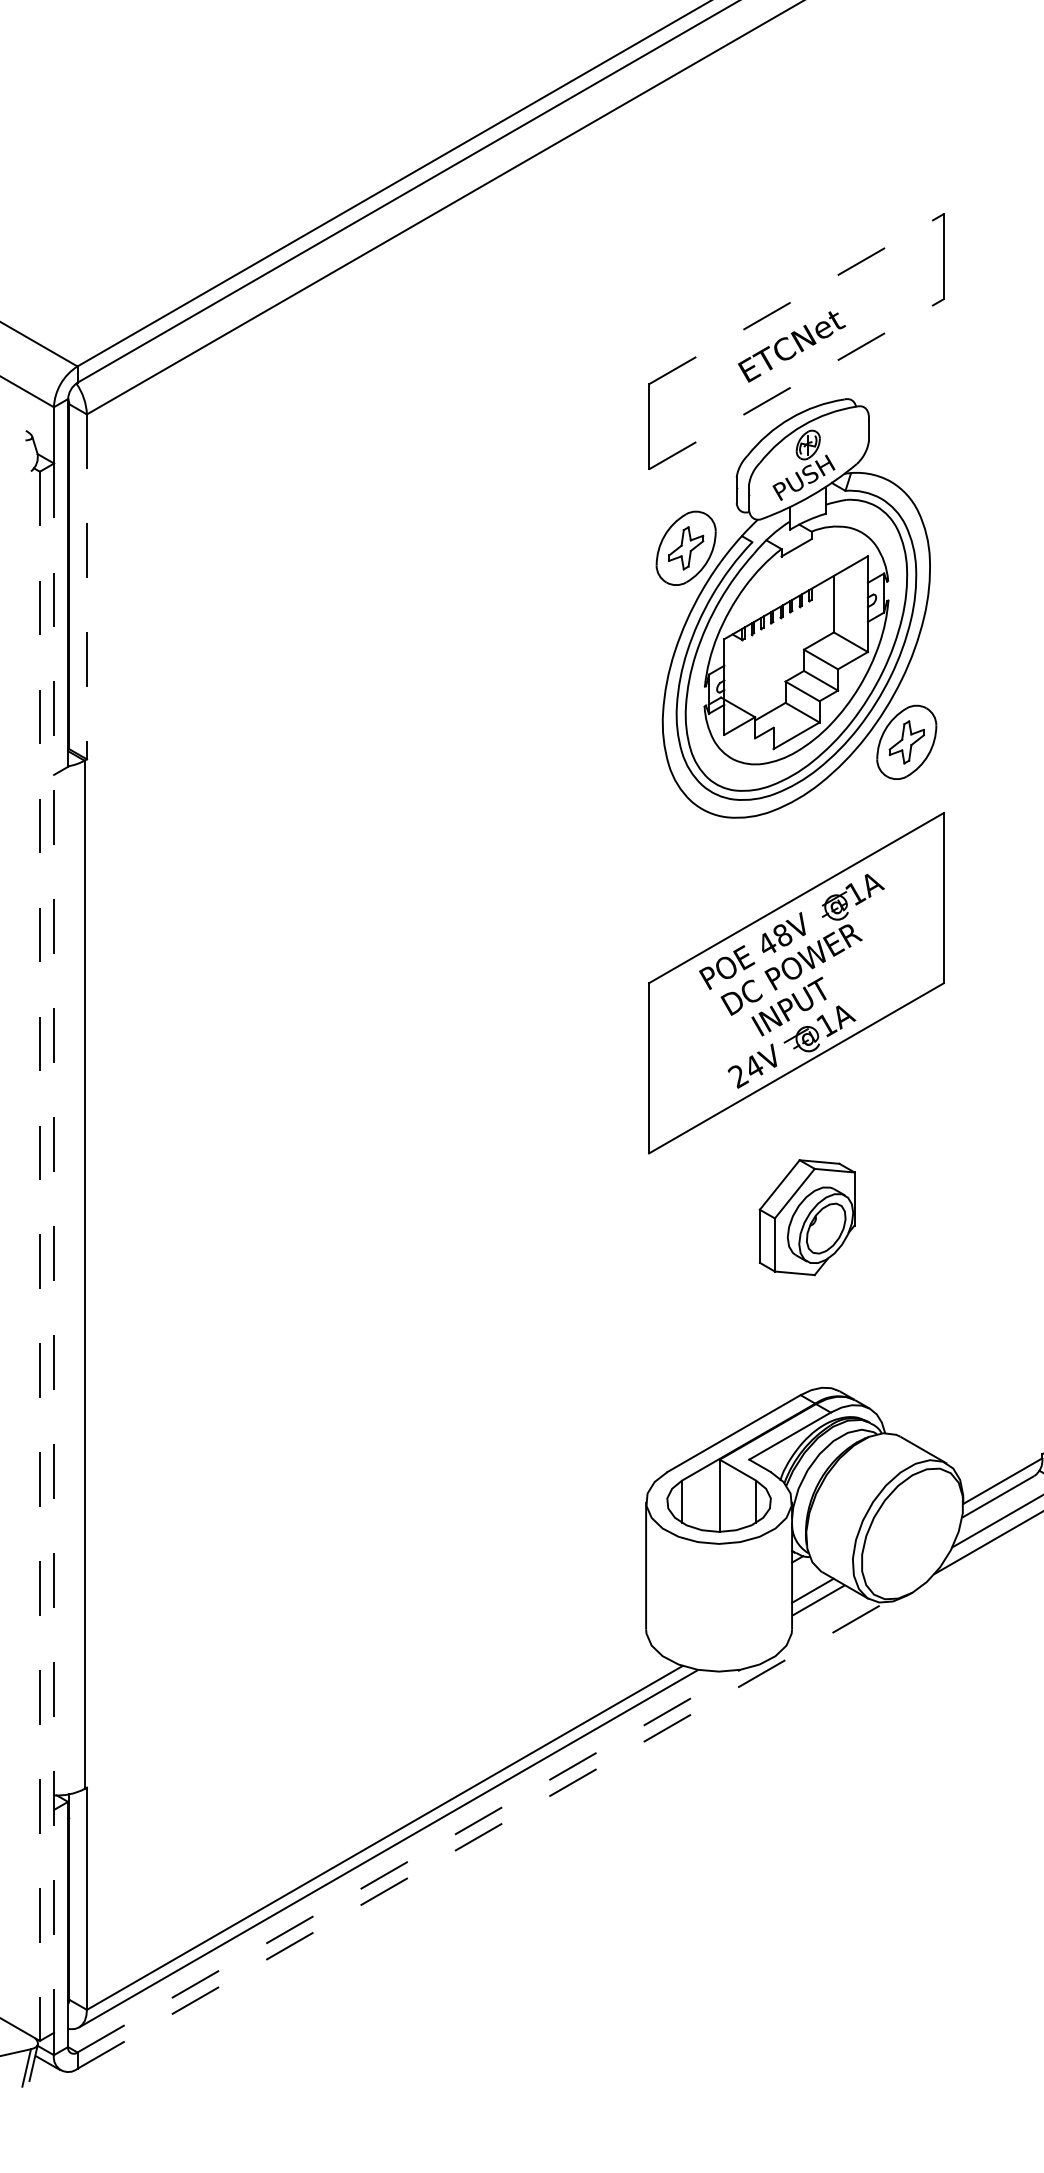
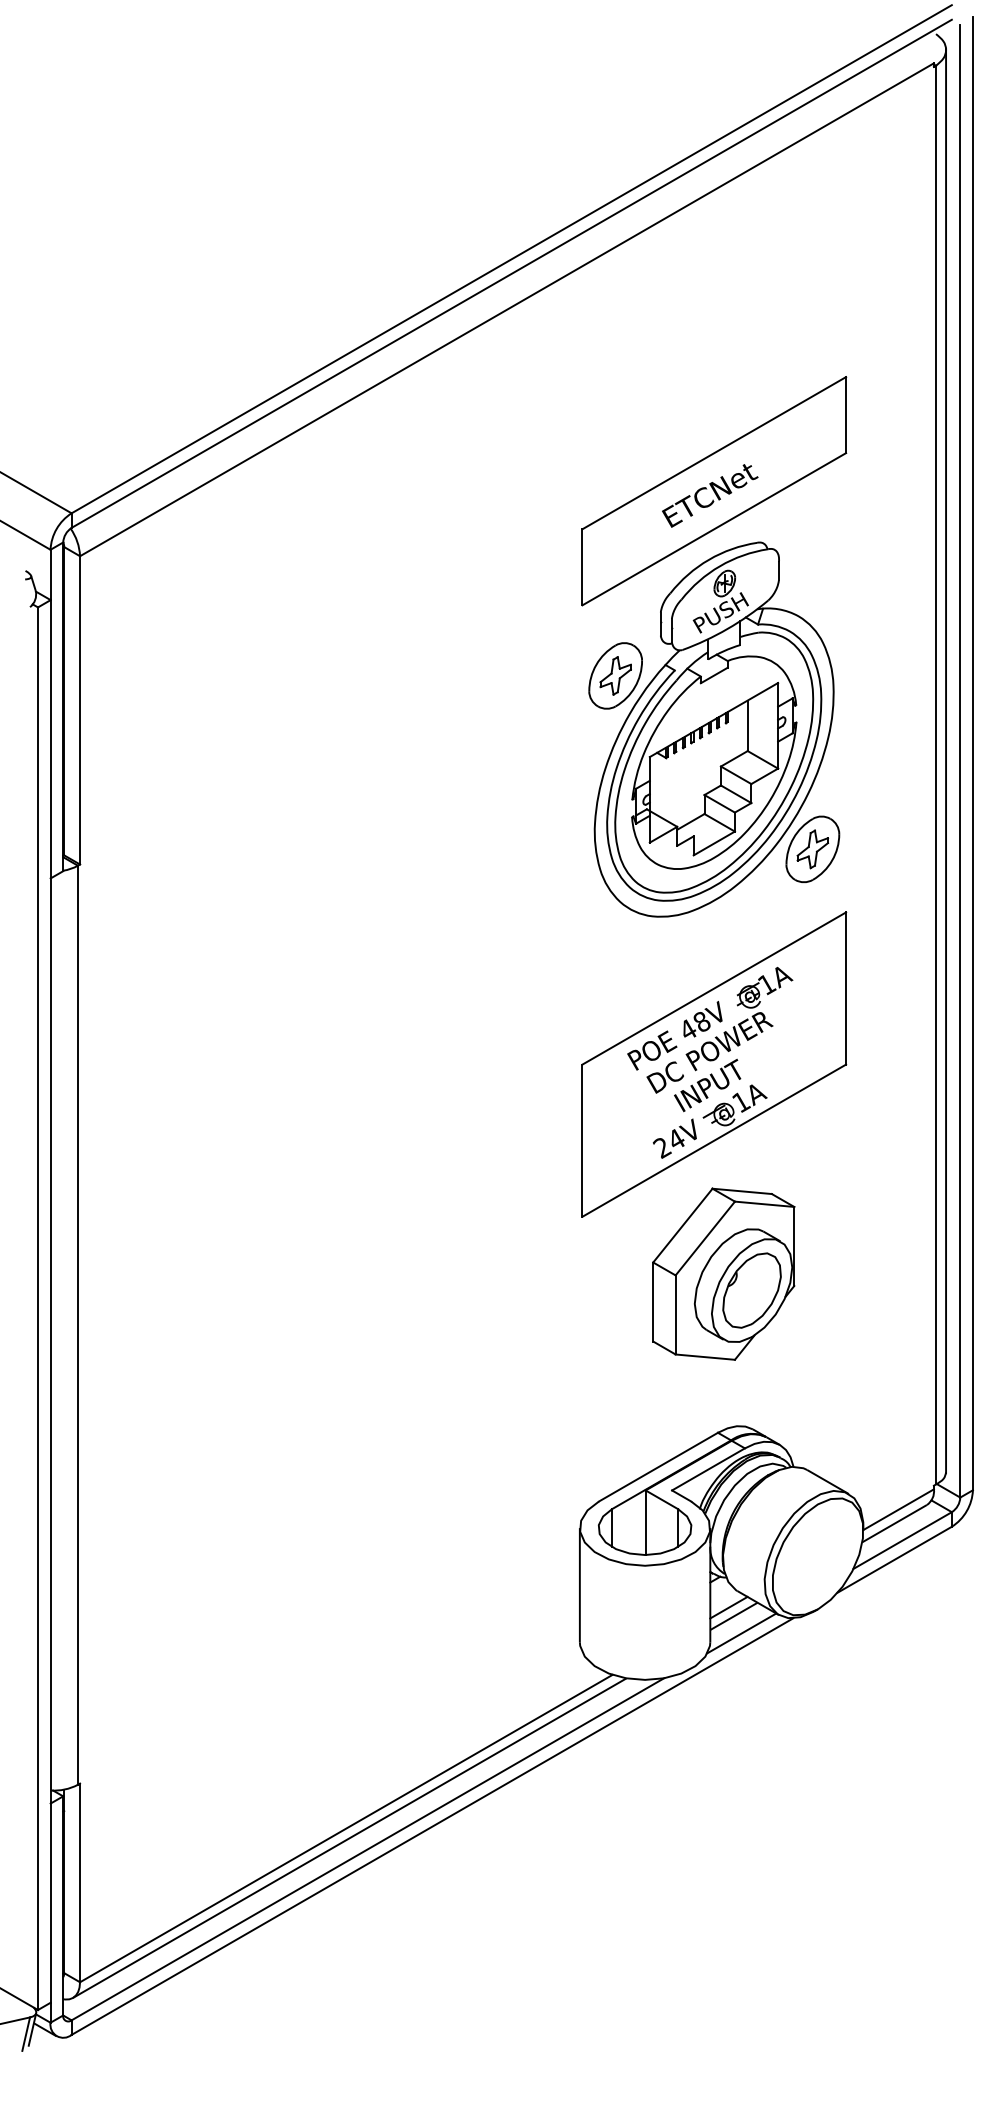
line: (796, 298) -> (714, 452), dashed -> solid
line: (796, 383) -> (714, 528), dashed -> solid
line: (87, 587) -> (80, 710), dashed -> solid
part: (806, 1216) -> (723, 1273), size x1.67
line: (53, 1248) -> (50, 1301), dashed -> solid
line: (40, 1257) -> (38, 1309), dashed -> solid
line: (826, 1619) -> (741, 1633), added
line: (481, 1835) -> (432, 1826), dashed -> solid
line: (409, 1861) -> (368, 1849), dashed -> solid

